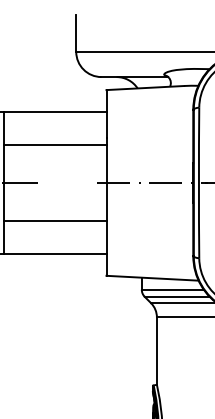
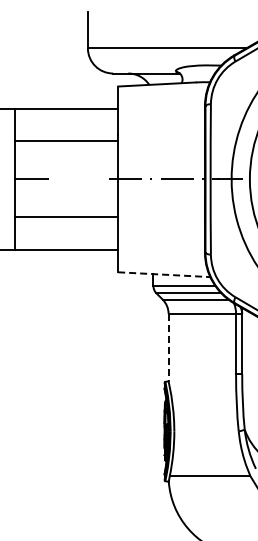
line: (152, 278) -> (164, 274), solid -> dashed
line: (156, 351) -> (168, 347), solid -> dashed

